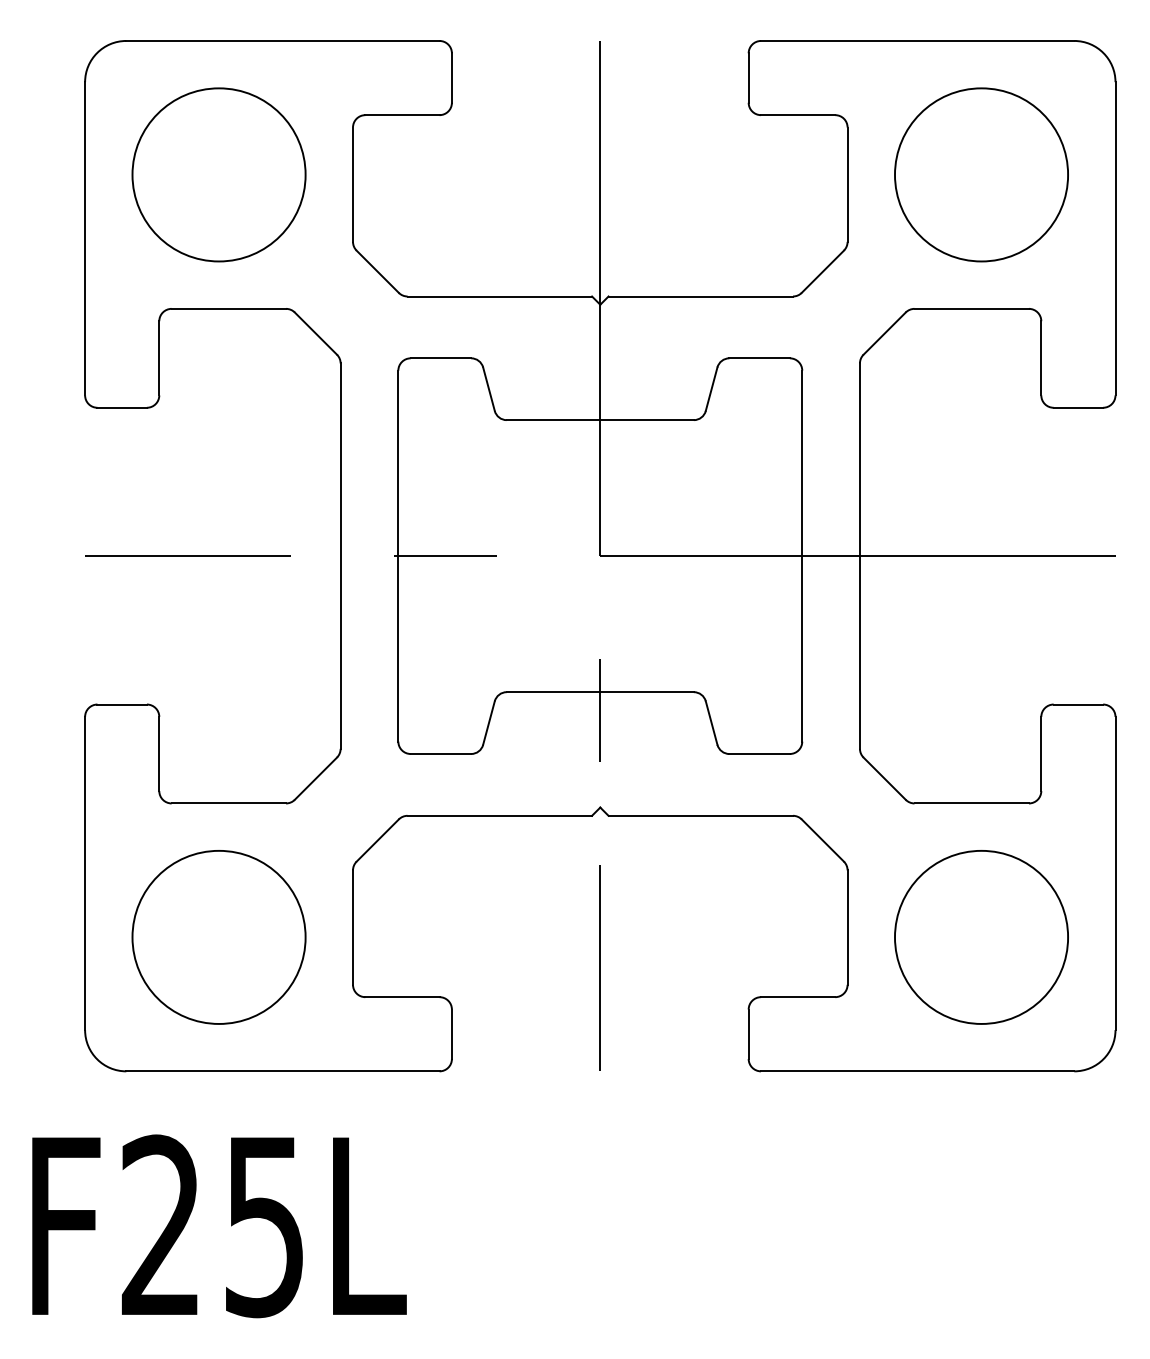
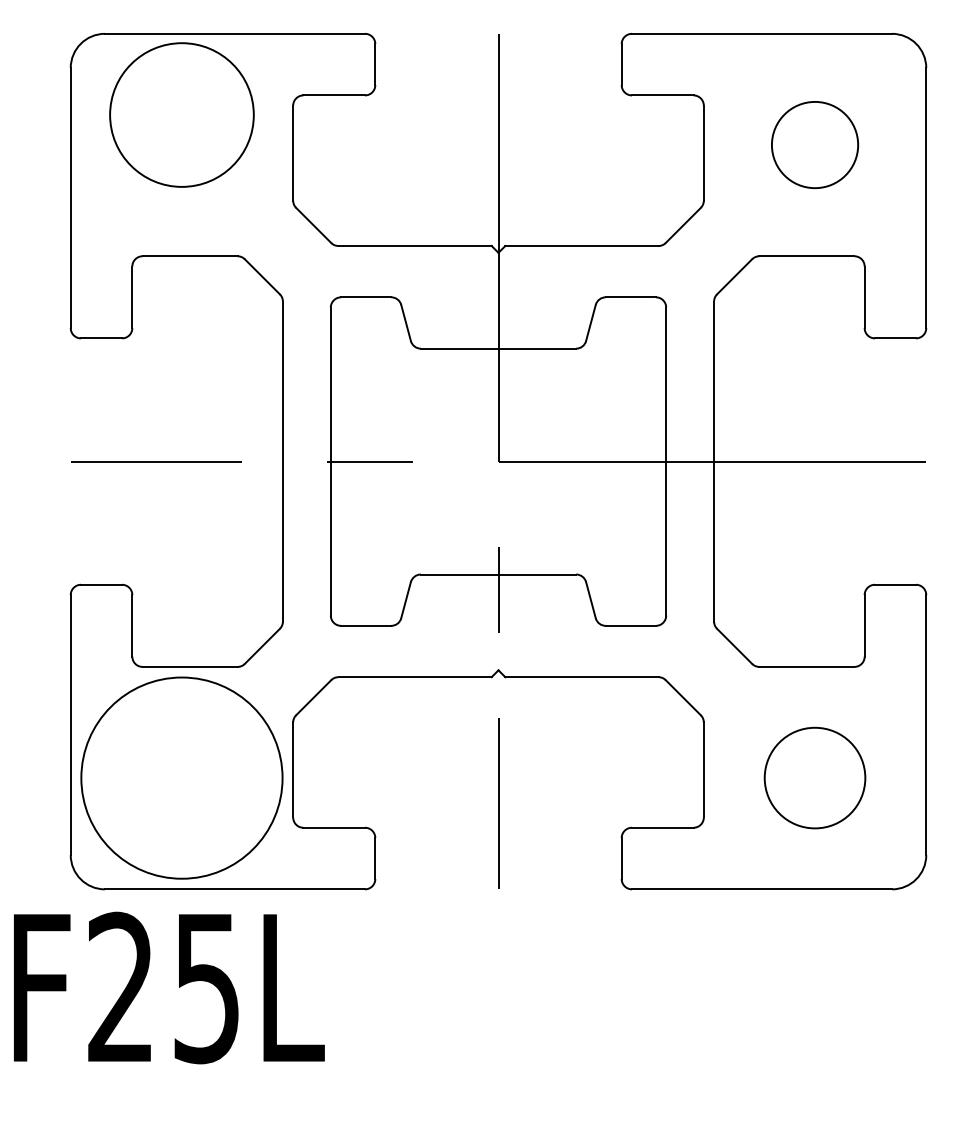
circle: (218, 174) -> (181, 114), moved
circle: (980, 174) -> (814, 144), size x0.6
circle: (980, 936) -> (814, 777), size x0.7
circle: (218, 937) -> (181, 778), size x1.4
text: (219, 1225) -> (169, 987), moved

